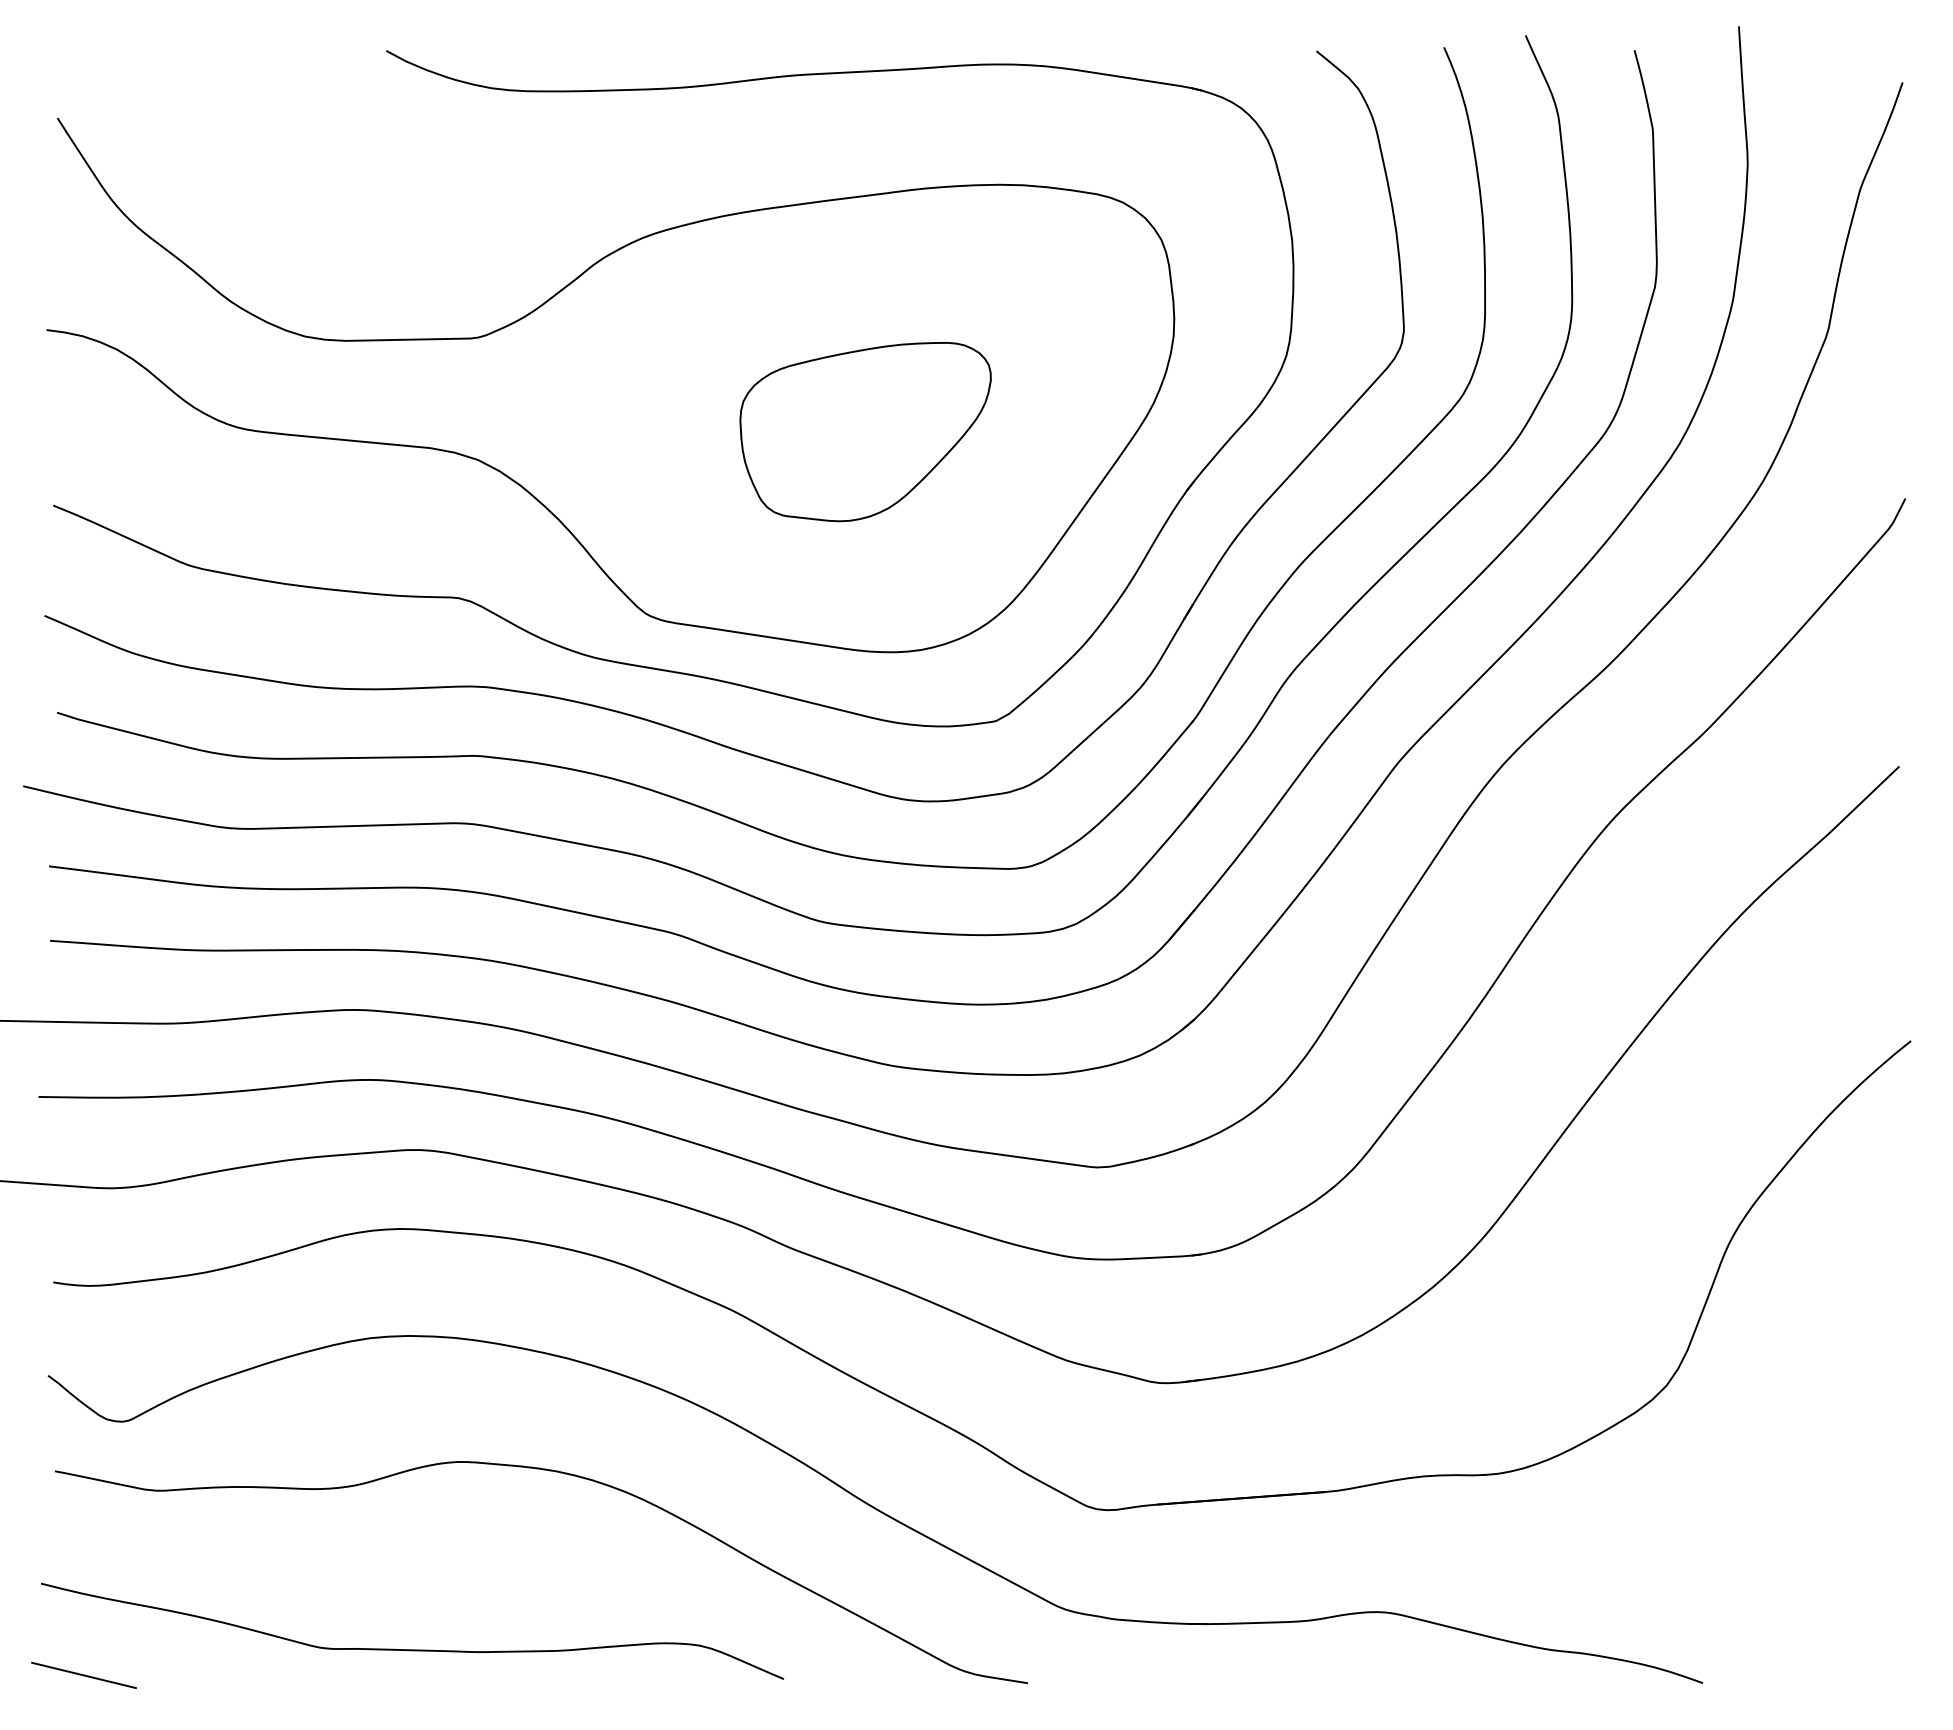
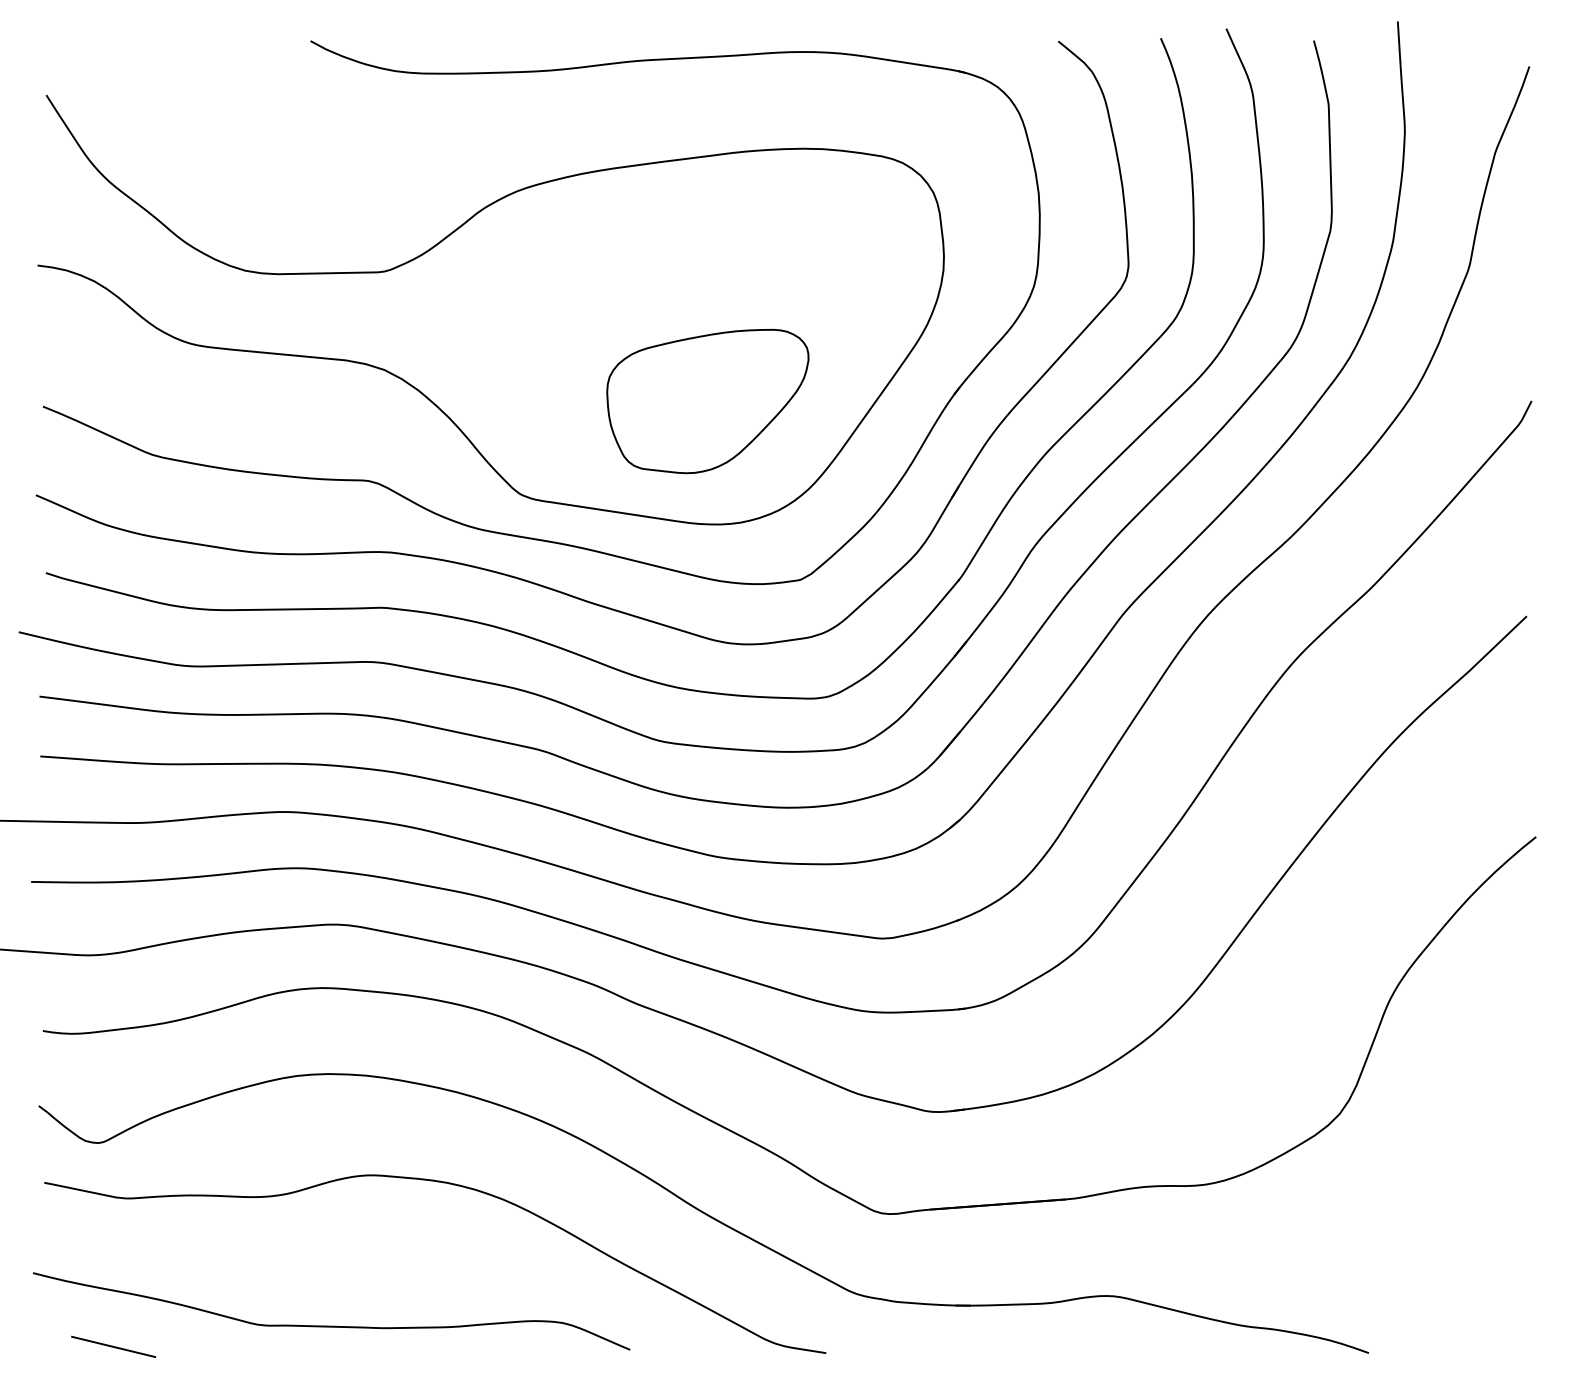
part: (865, 432) -> (707, 401), moved
line: (83, 1674) -> (113, 1346), moved

